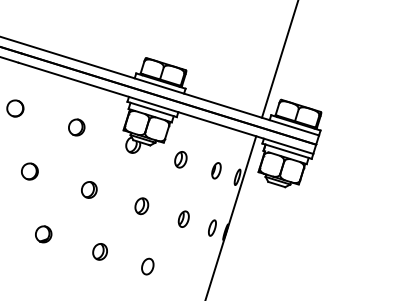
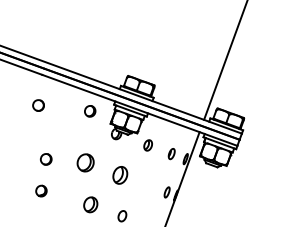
part: (77, 127) -> (90, 111), moved
part: (28, 171) -> (45, 159), moved
part: (89, 189) -> (85, 162), size x1.6
part: (142, 206) -> (120, 175), size x1.6
part: (182, 219) -> (147, 185), removed
part: (43, 233) -> (41, 190), moved
part: (99, 251) -> (90, 204), size x1.4

